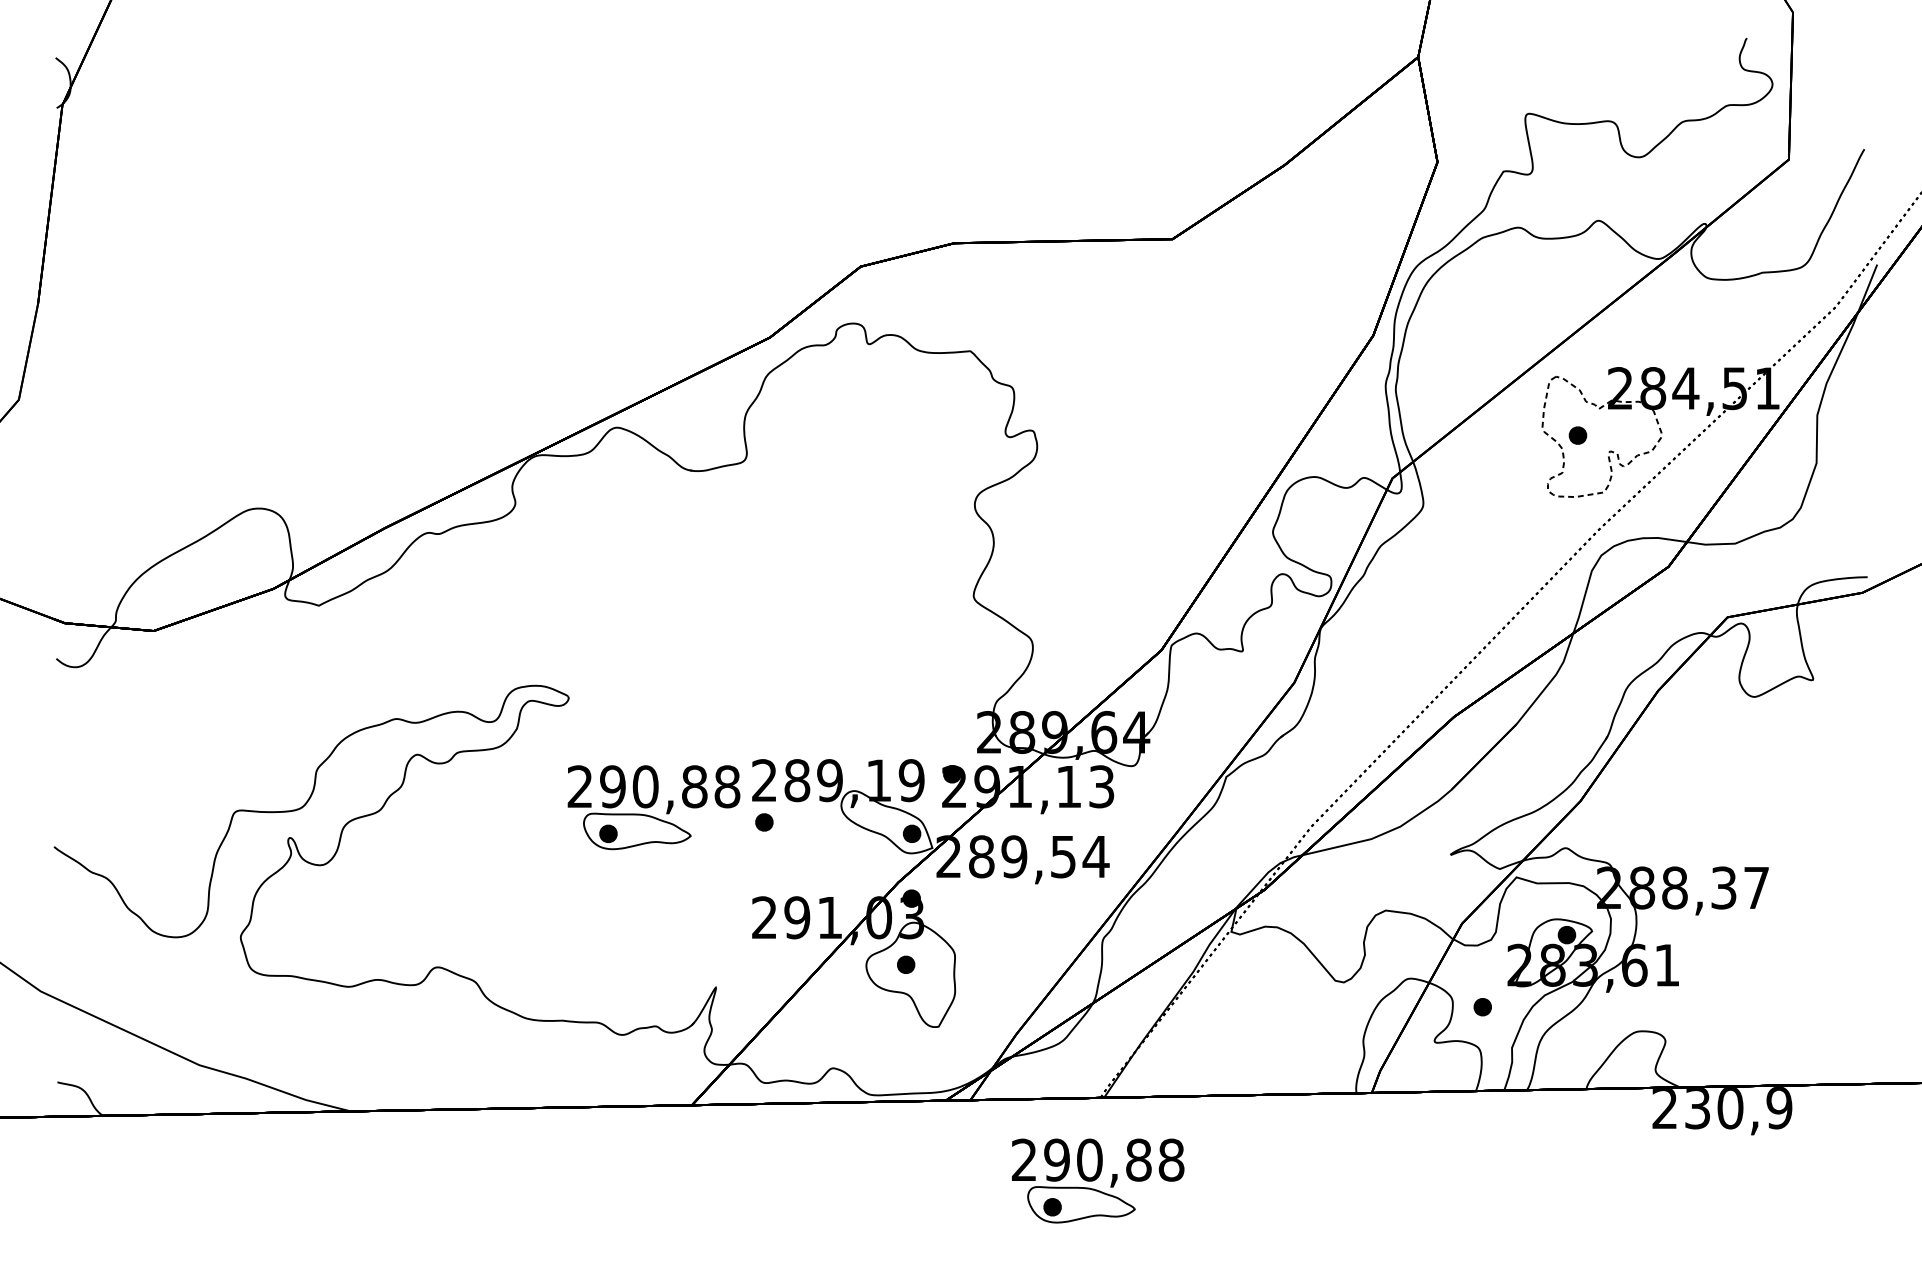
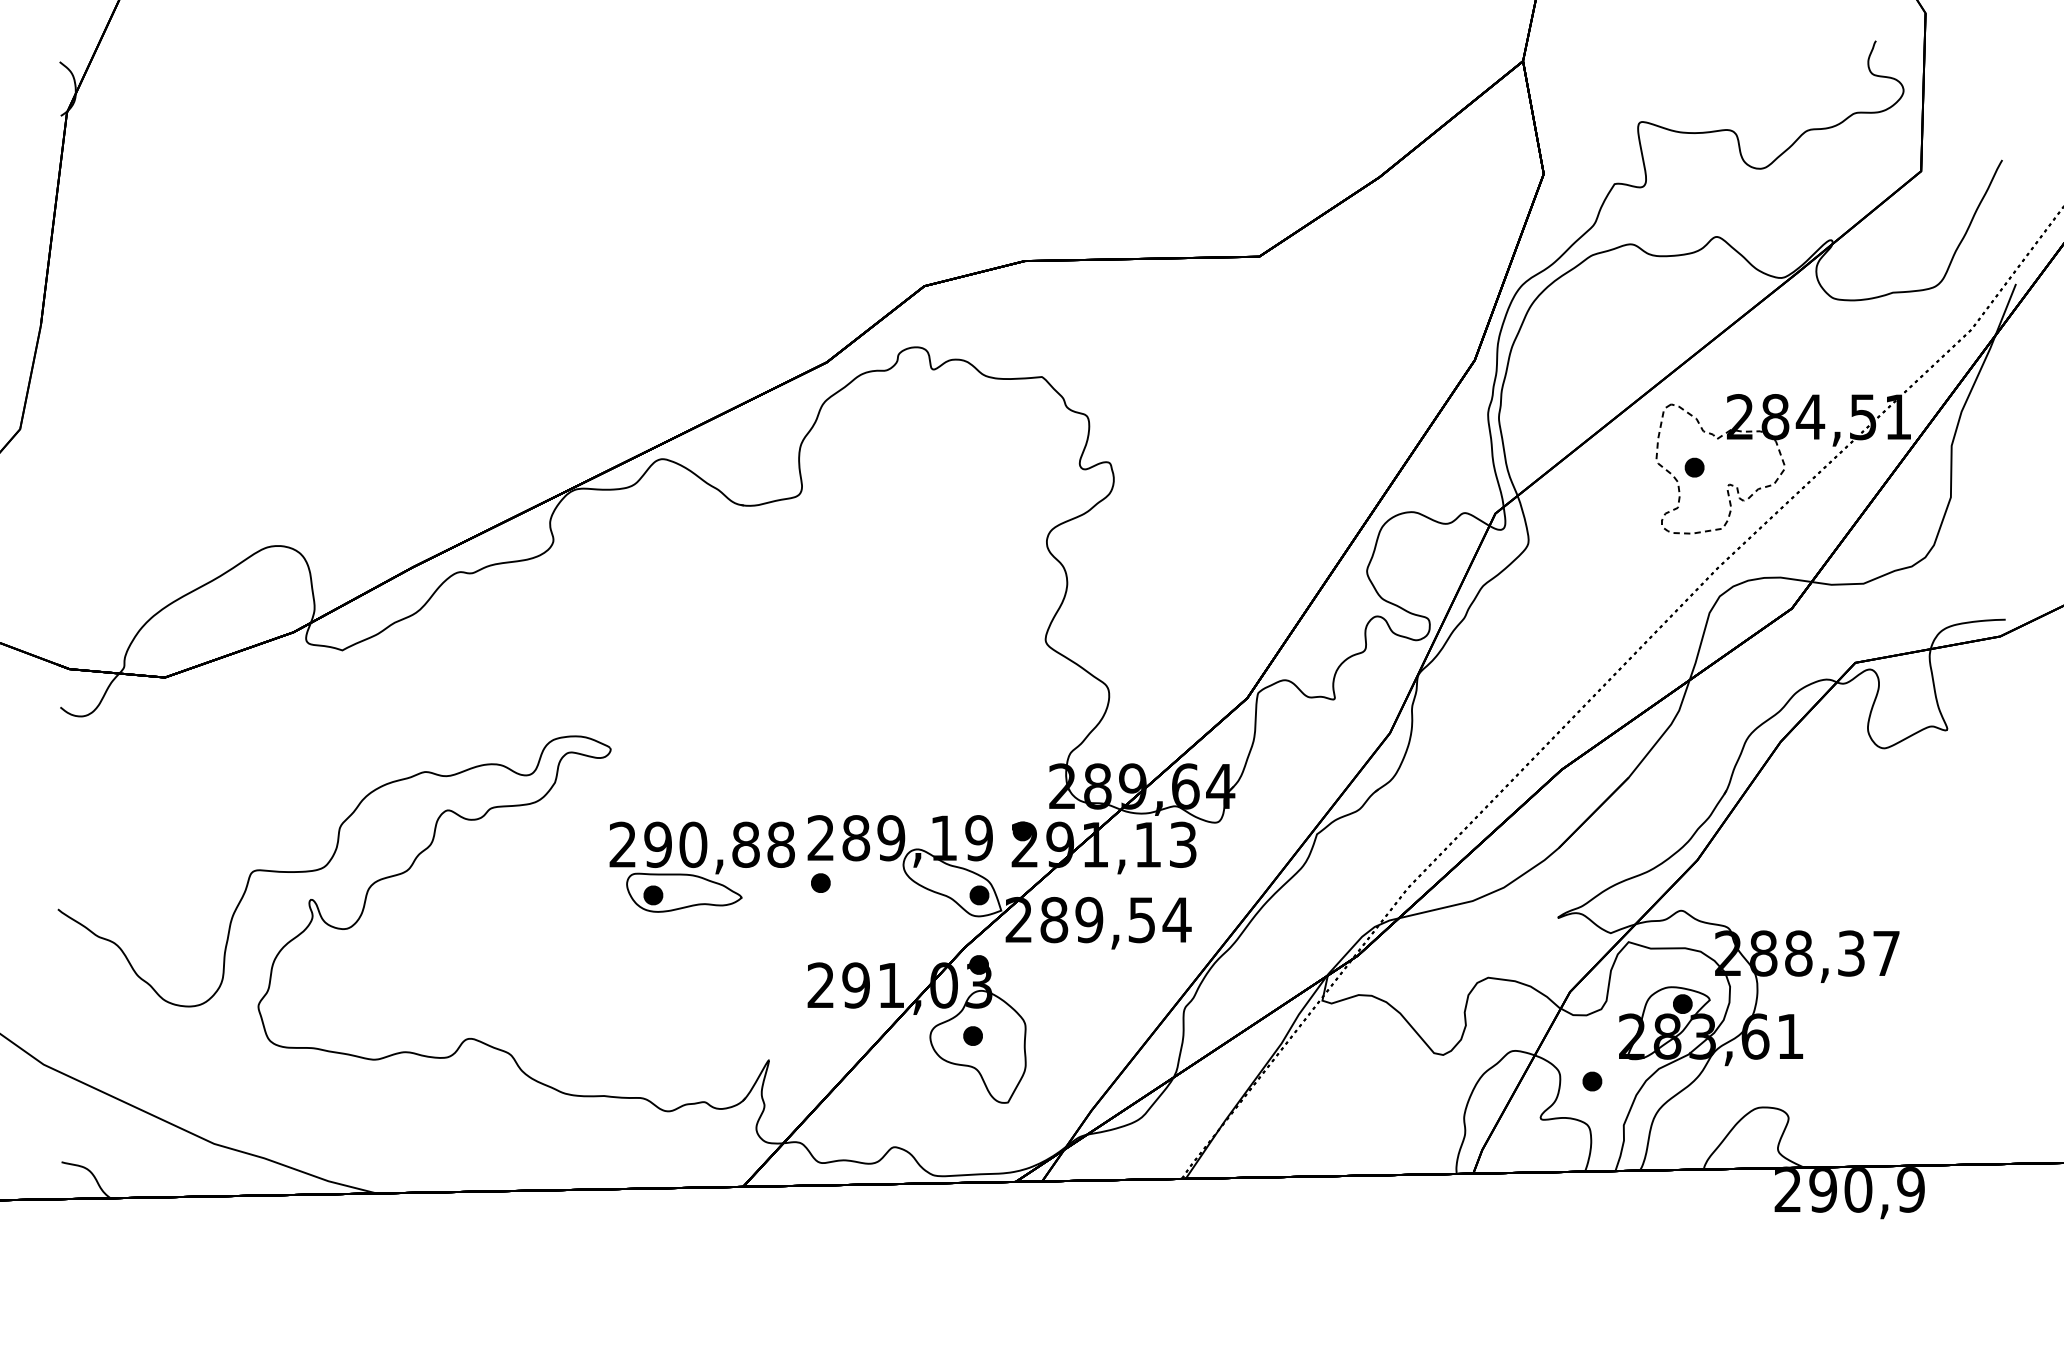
text: (1697, 1108) -> (1822, 1190), 230,9 -> 290,9
part: (1097, 1180) -> (1178, 1267), removed

